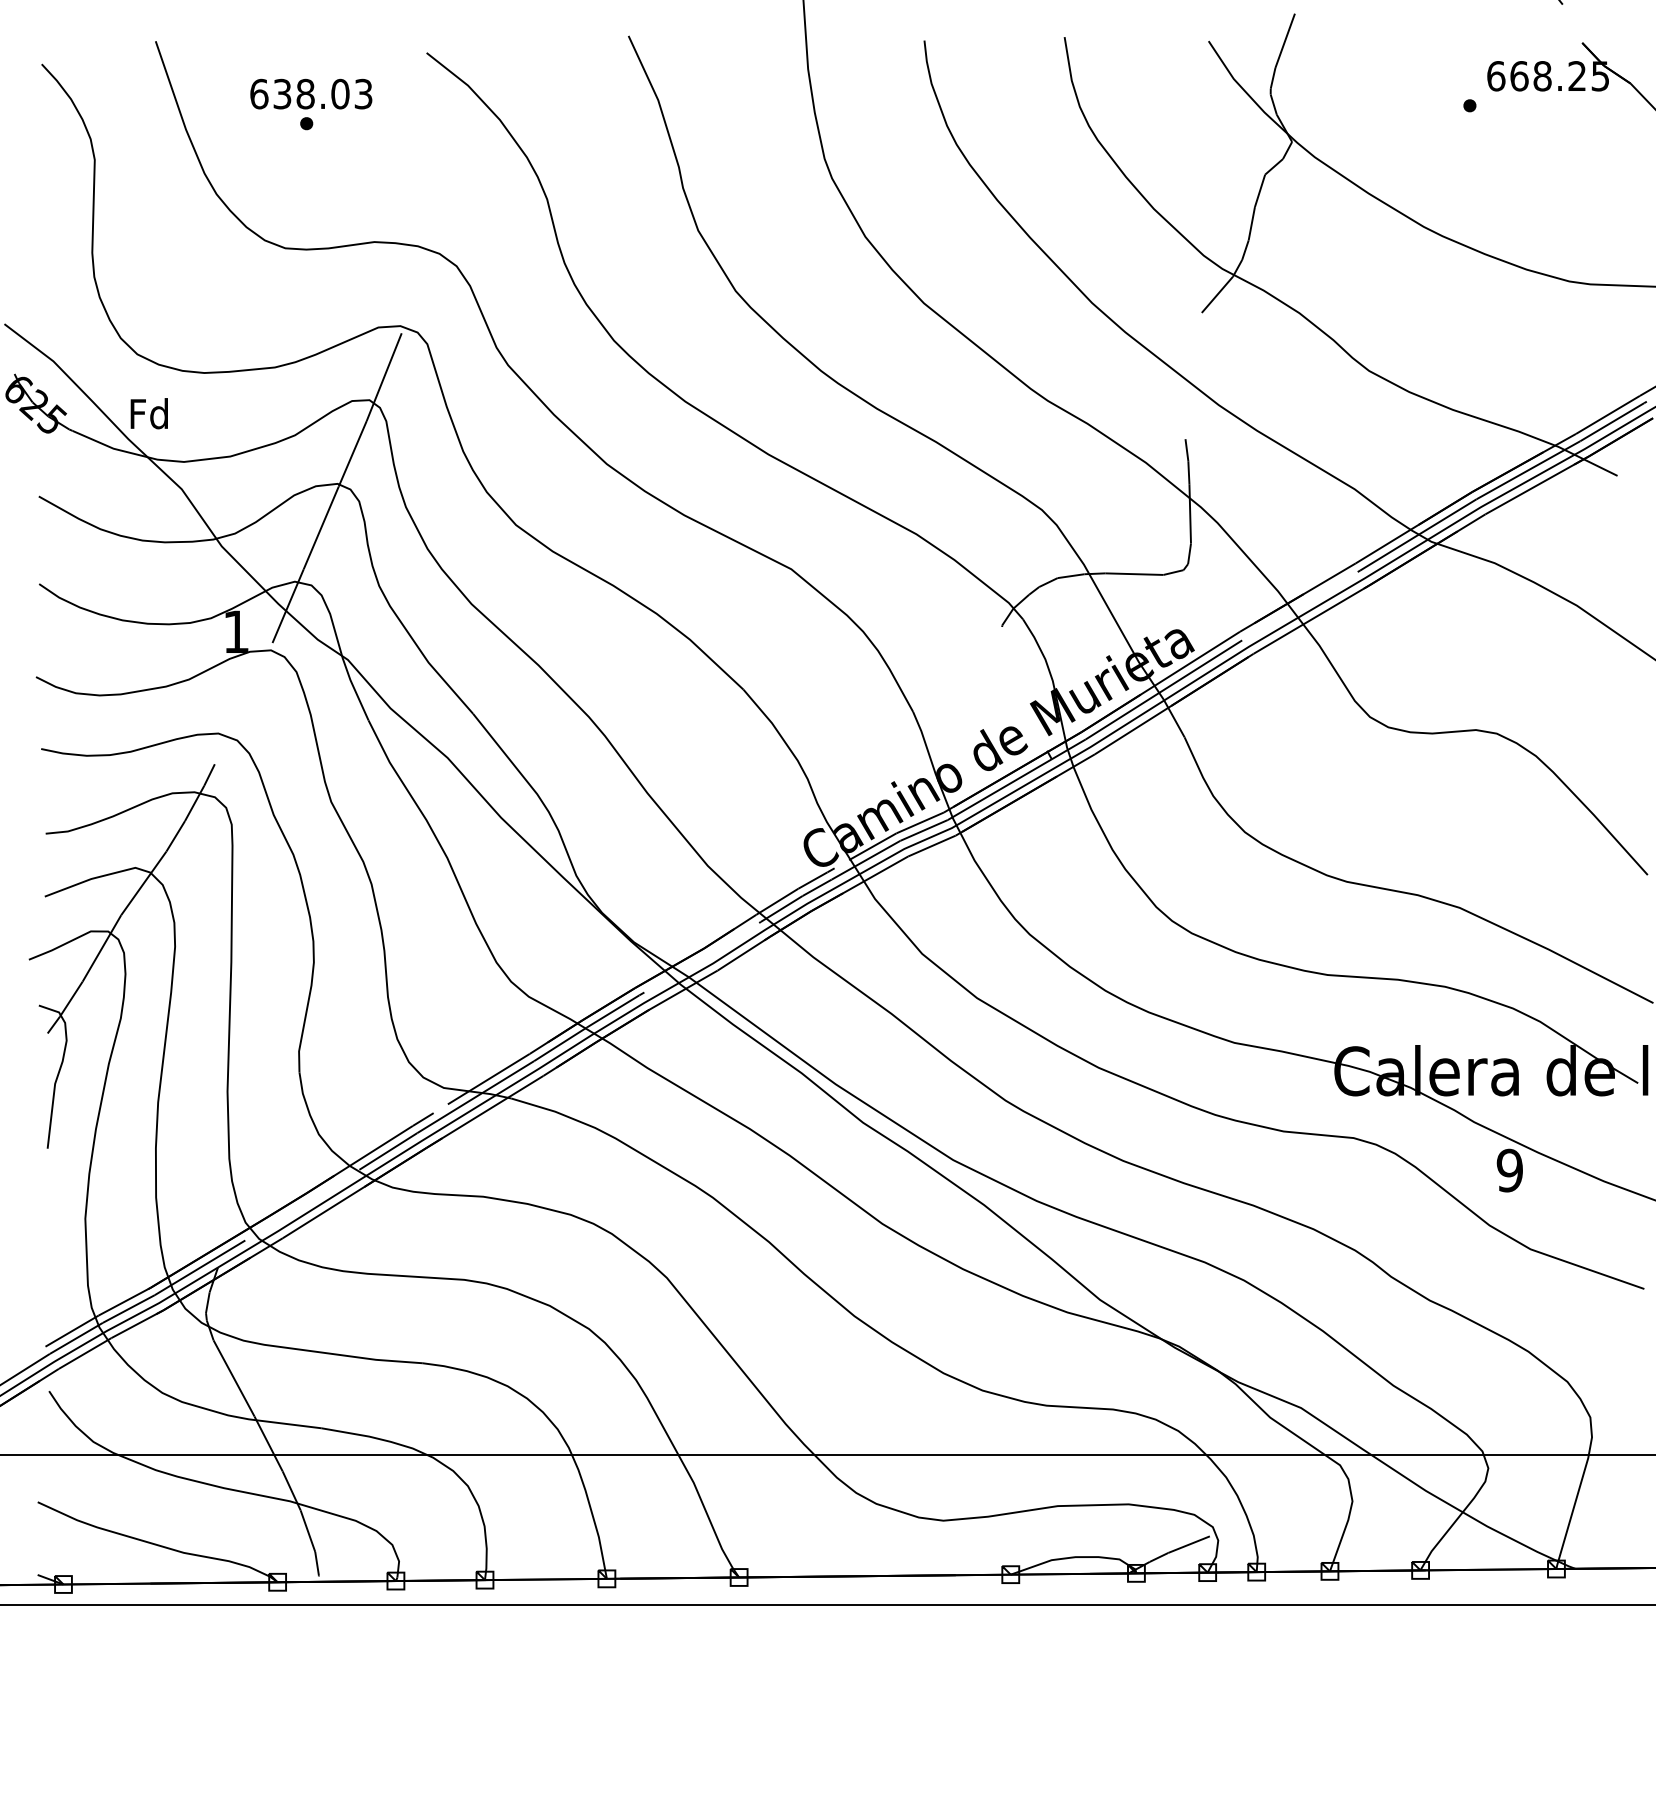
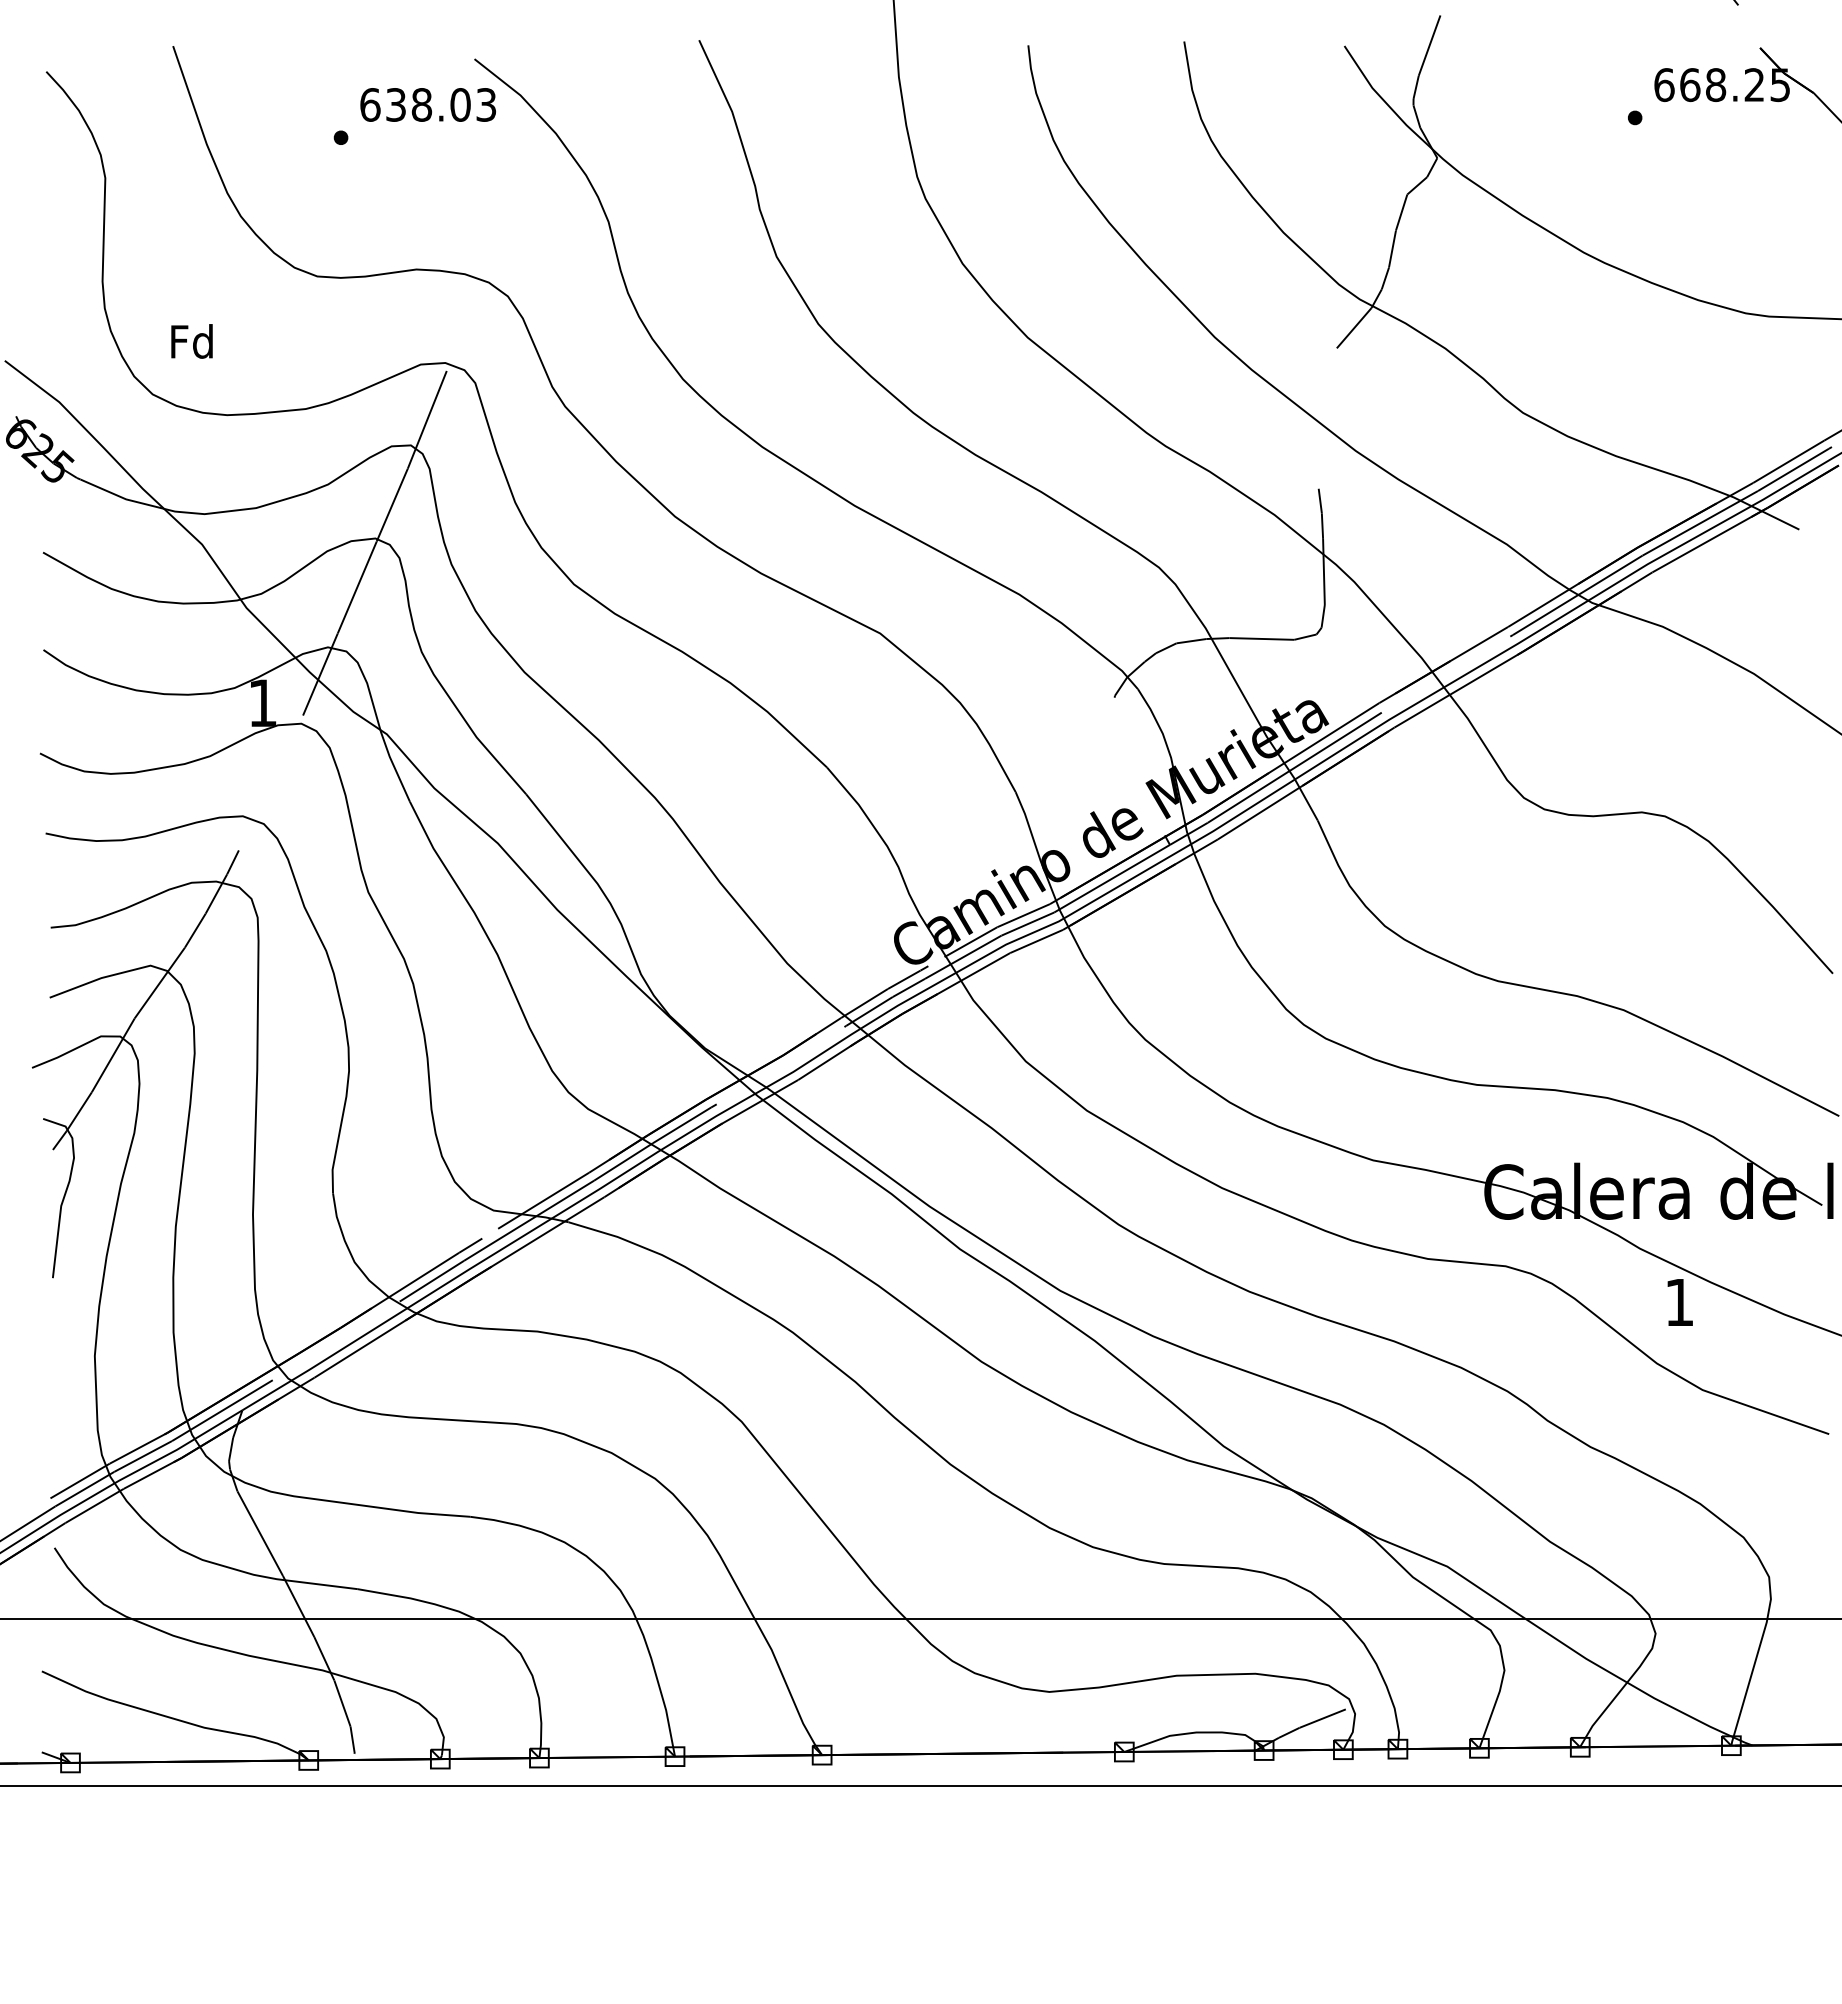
text: (310, 93) -> (427, 104), moved
text: (148, 413) -> (191, 341), moved
text: (1509, 1170) -> (1679, 1302), 9 -> 1

